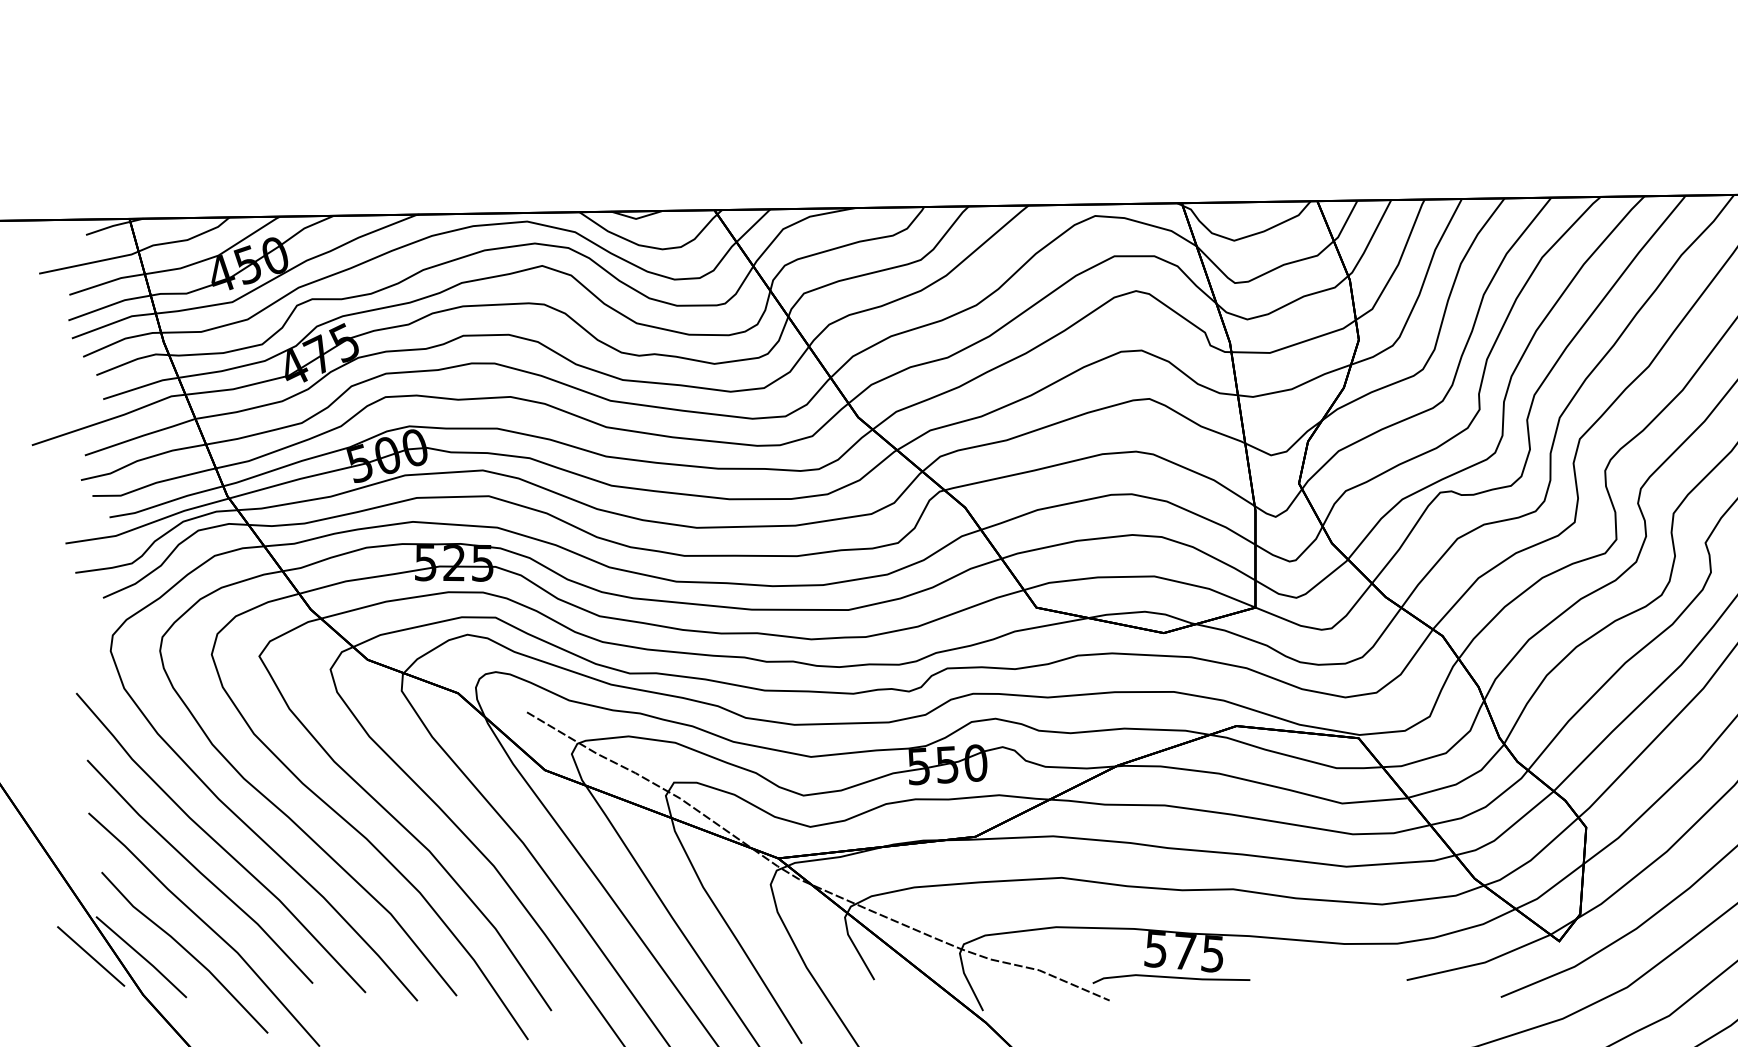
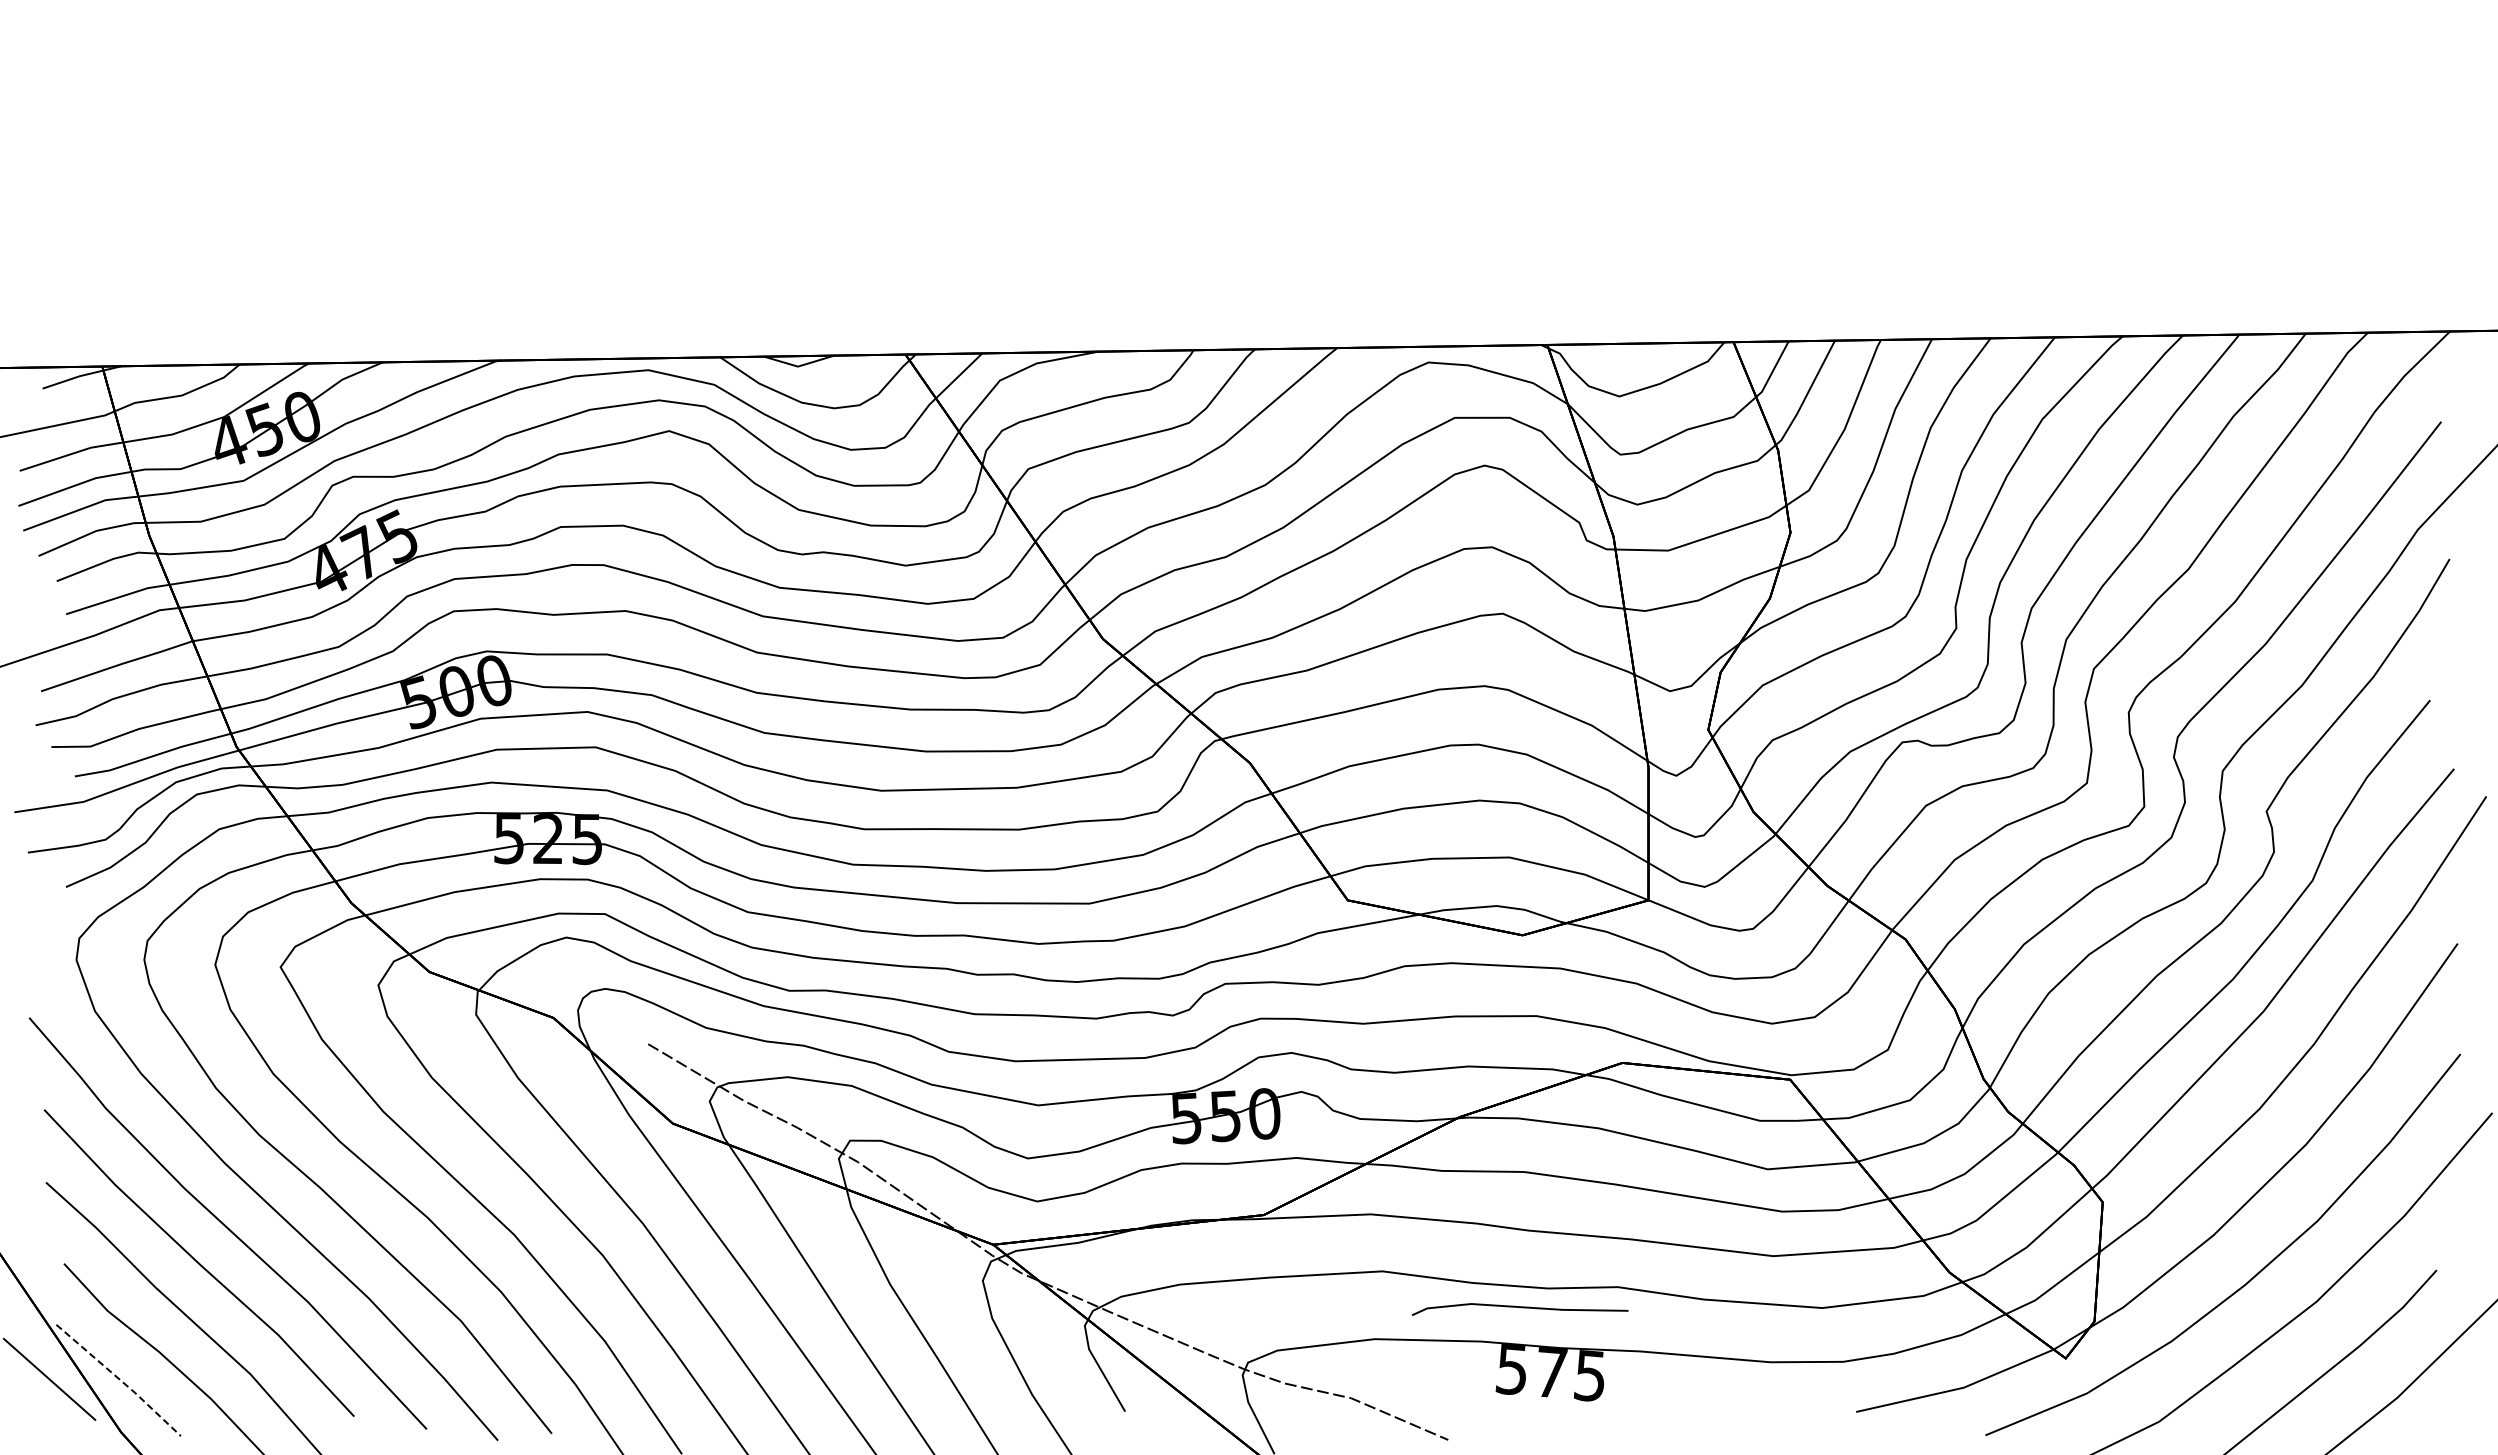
line: (142, 957) -> (120, 1380), solid -> dashed
line: (1171, 978) -> (1520, 1308), moved

